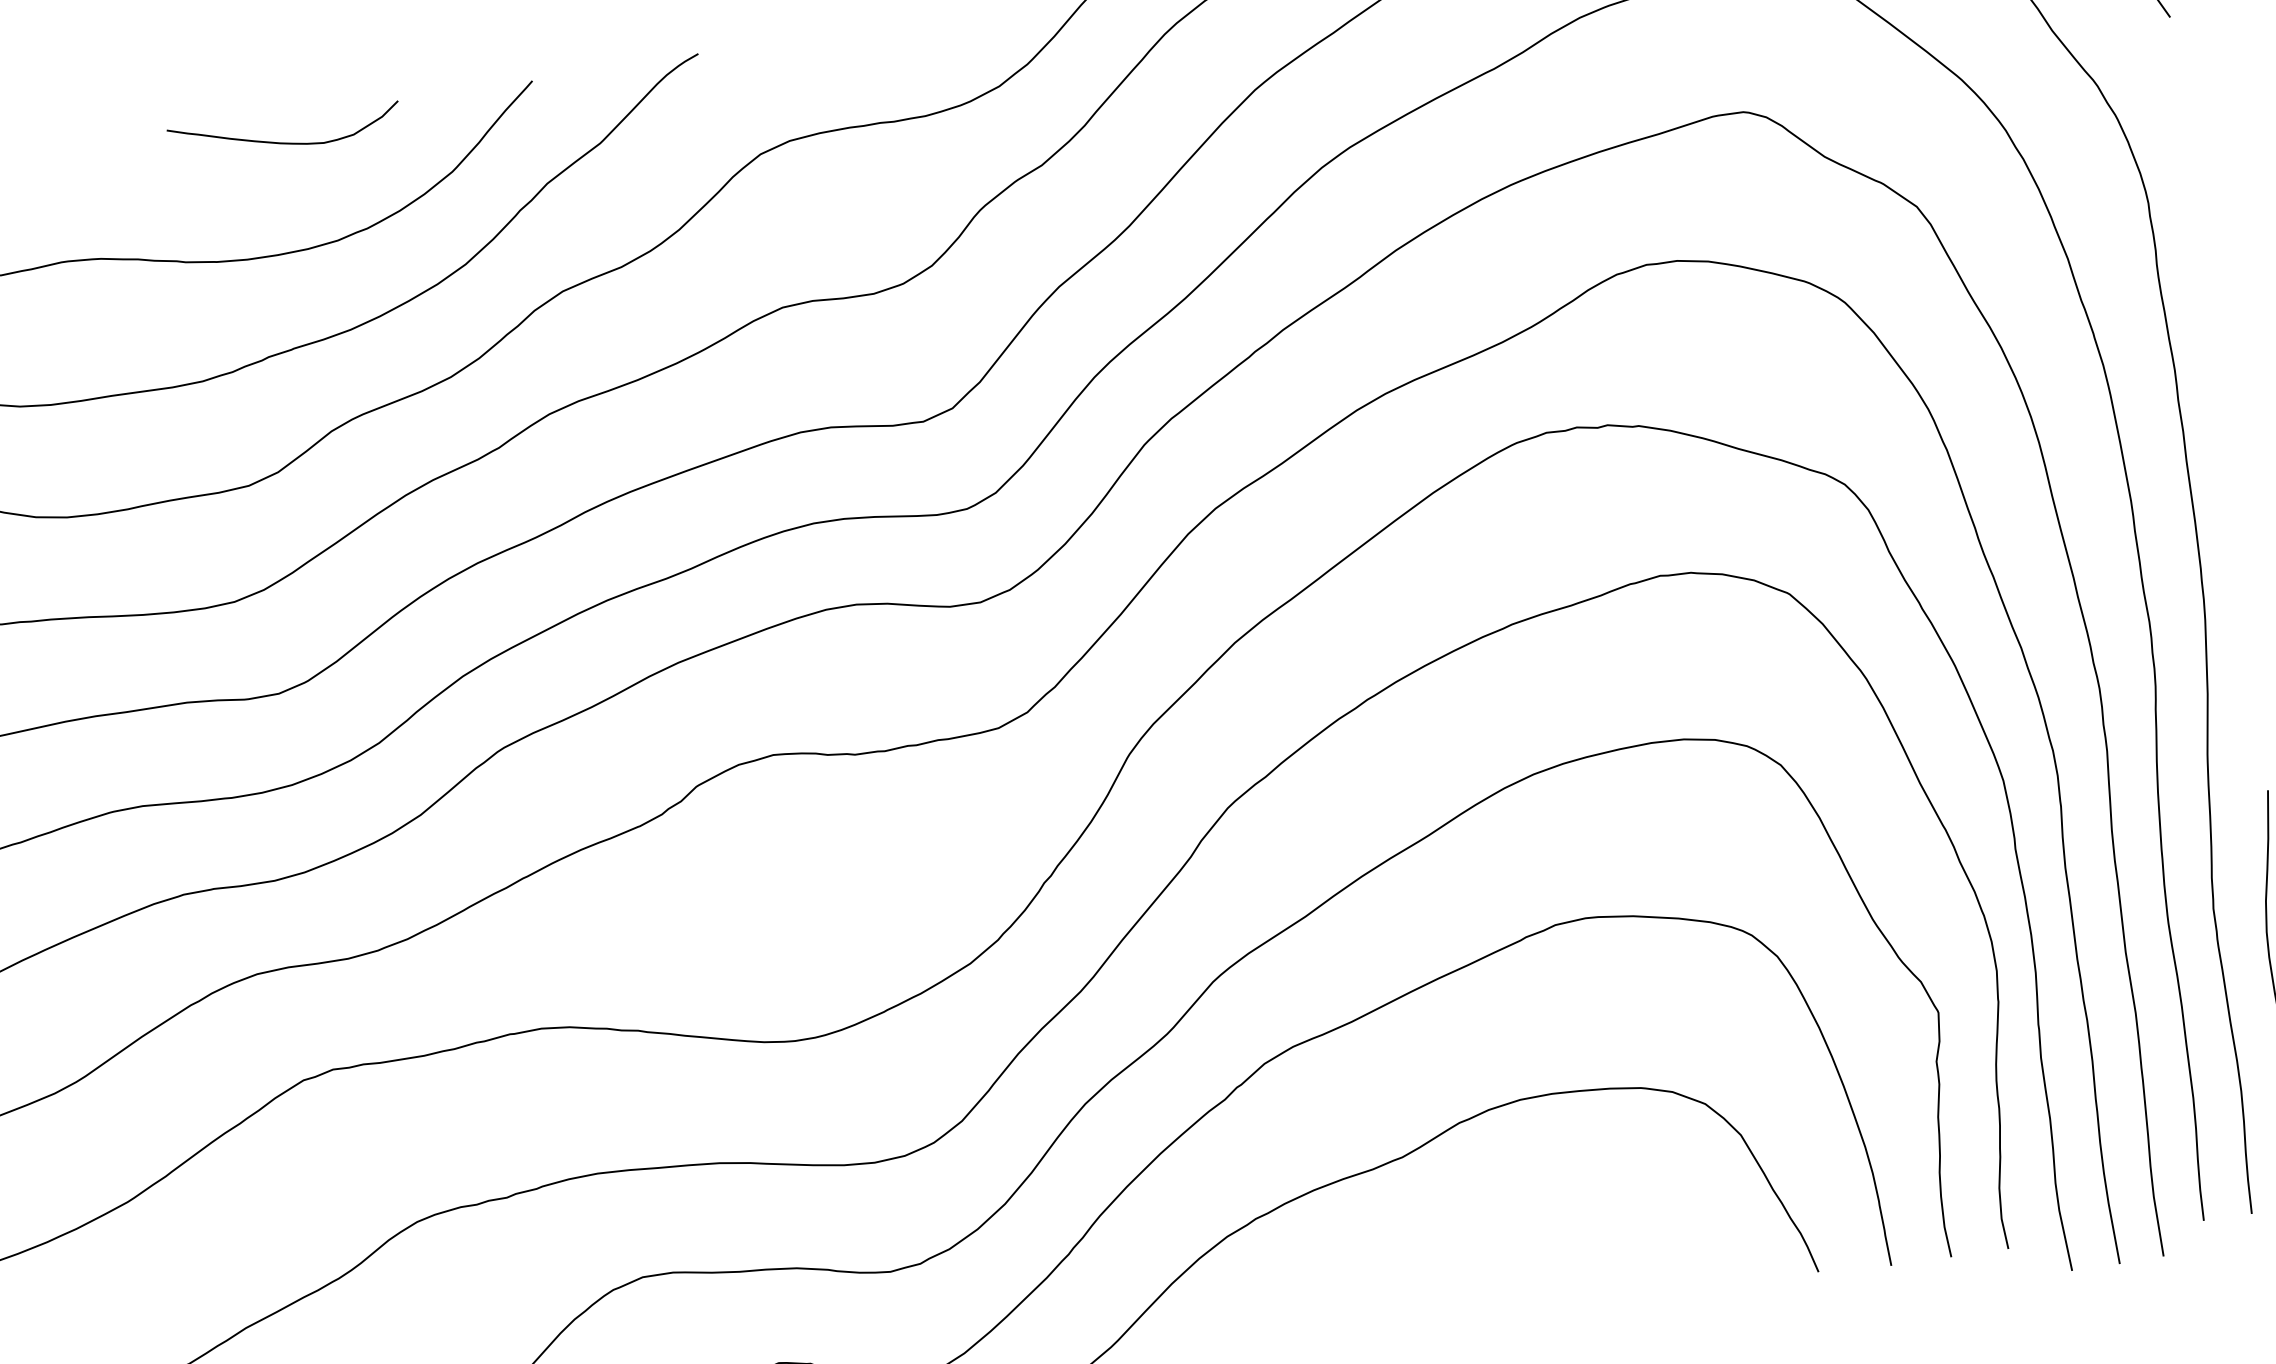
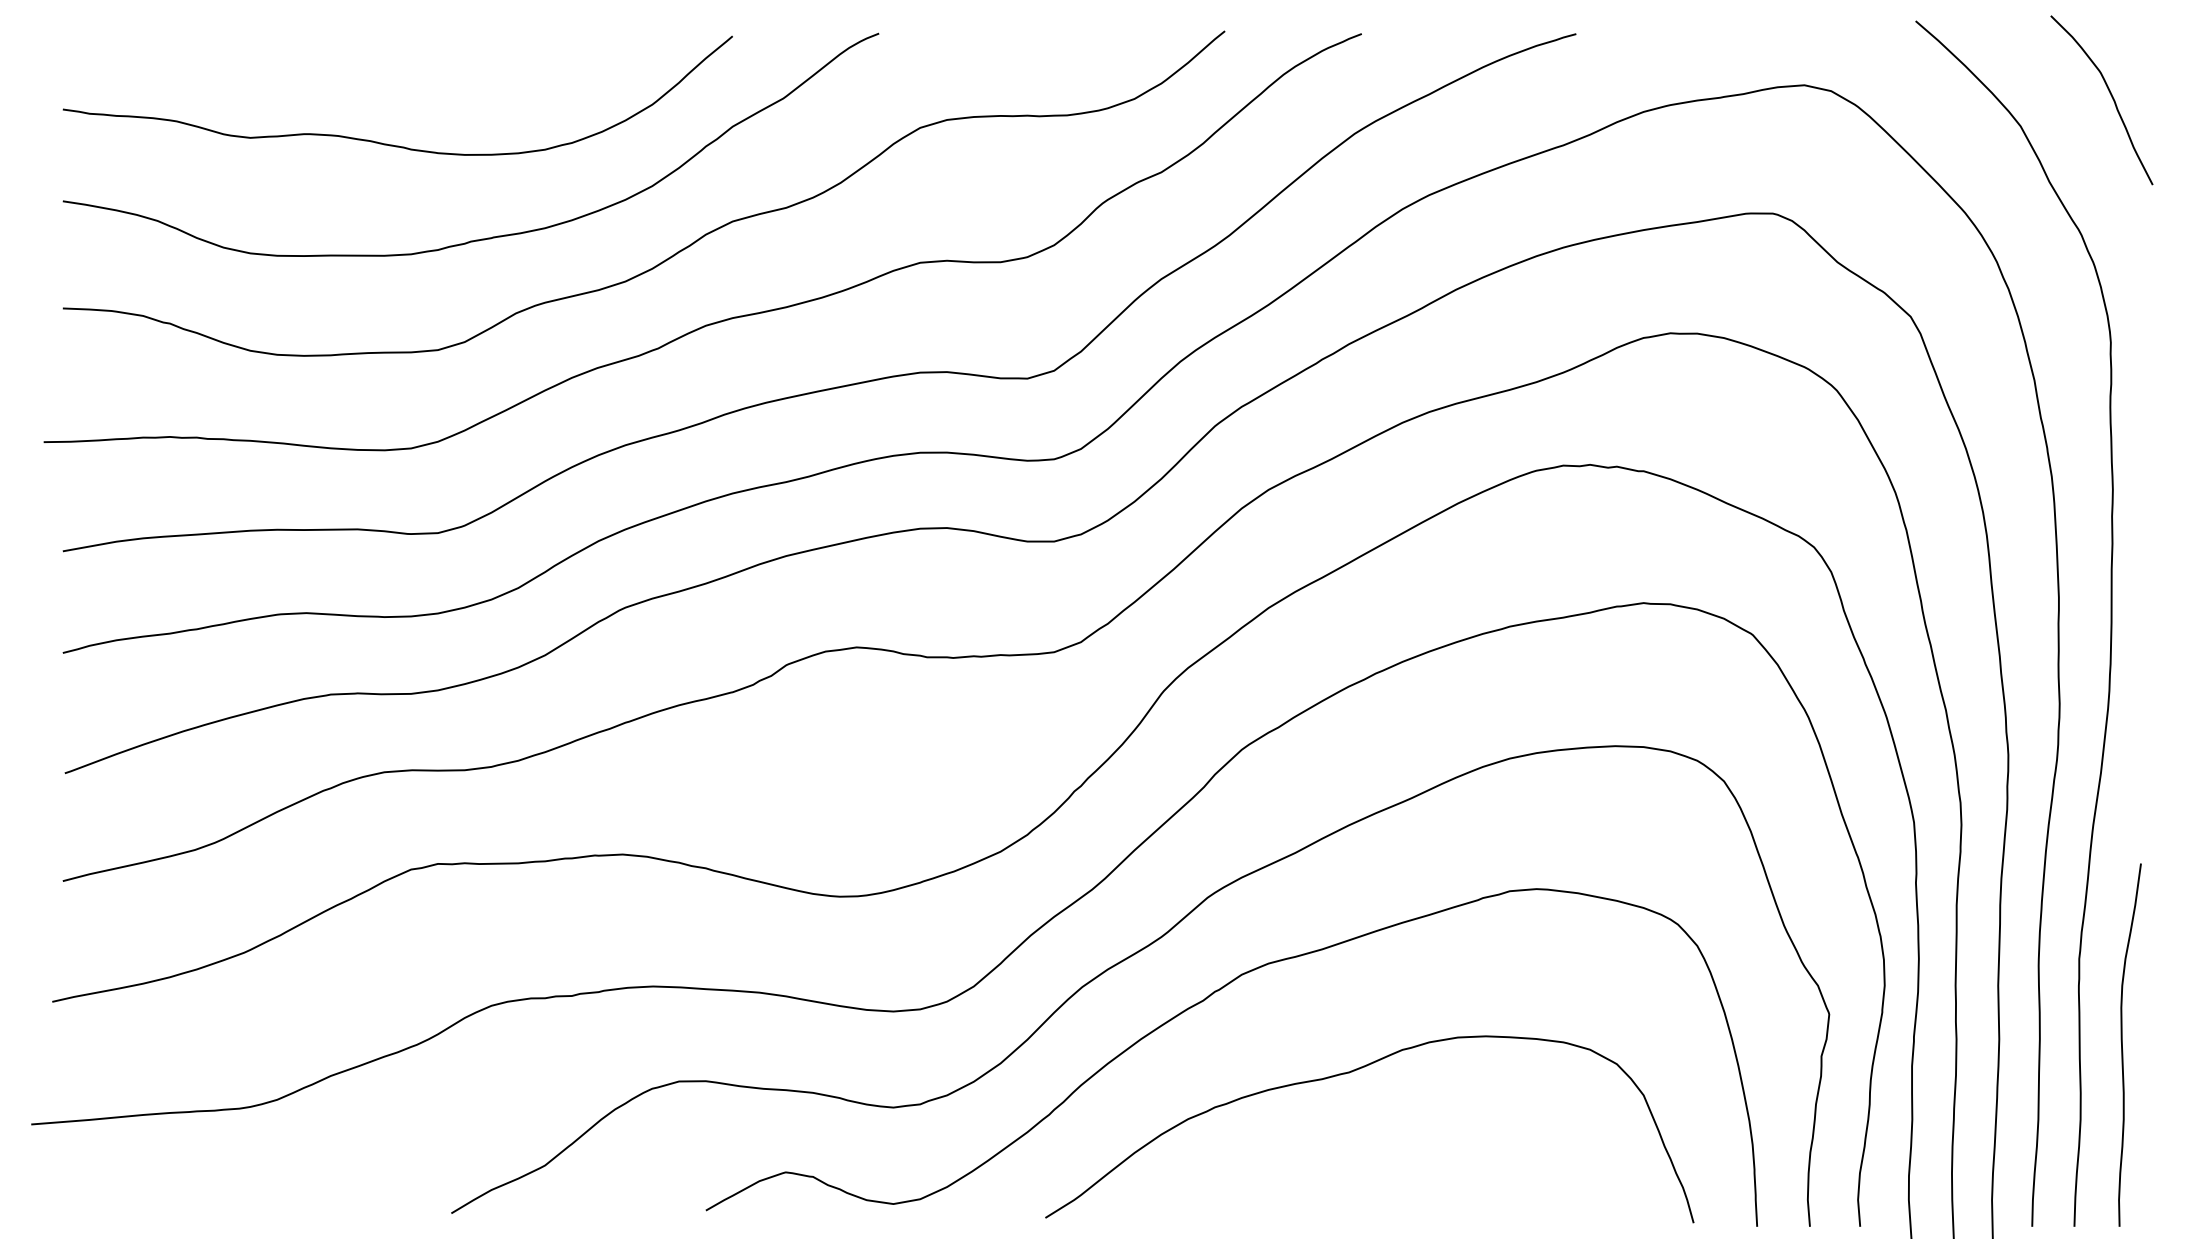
curve: (285, 142) -> (512, 58), removed

